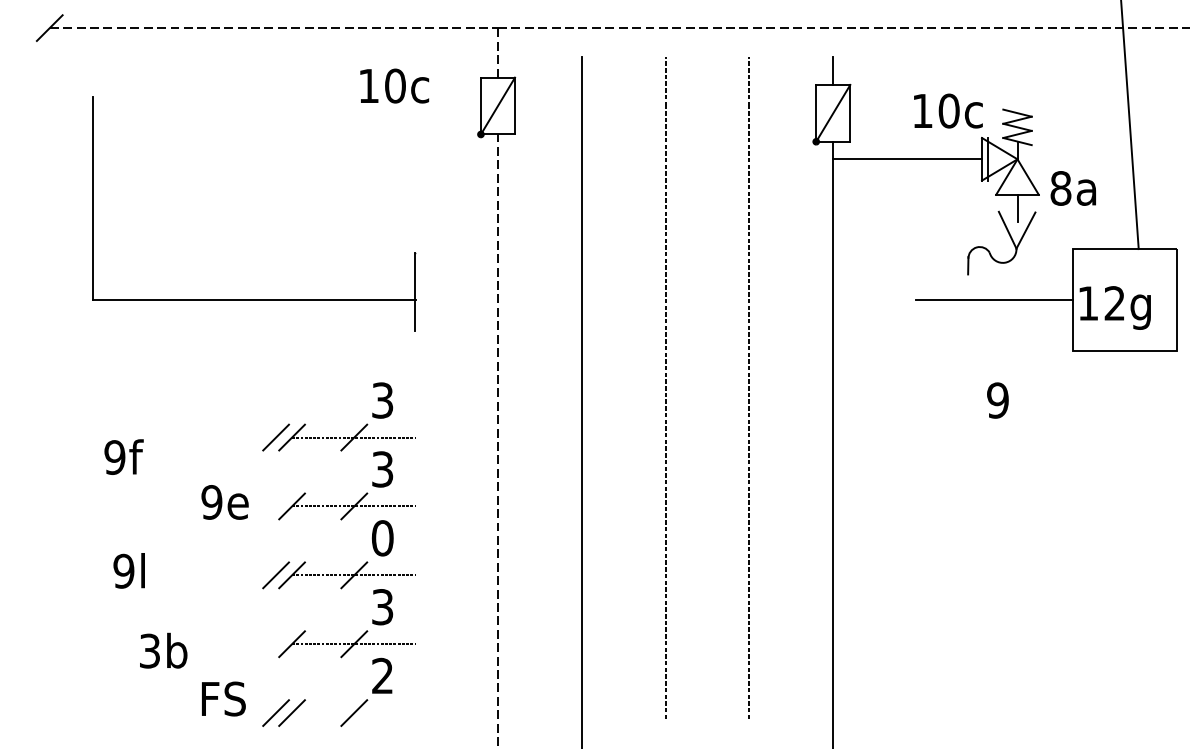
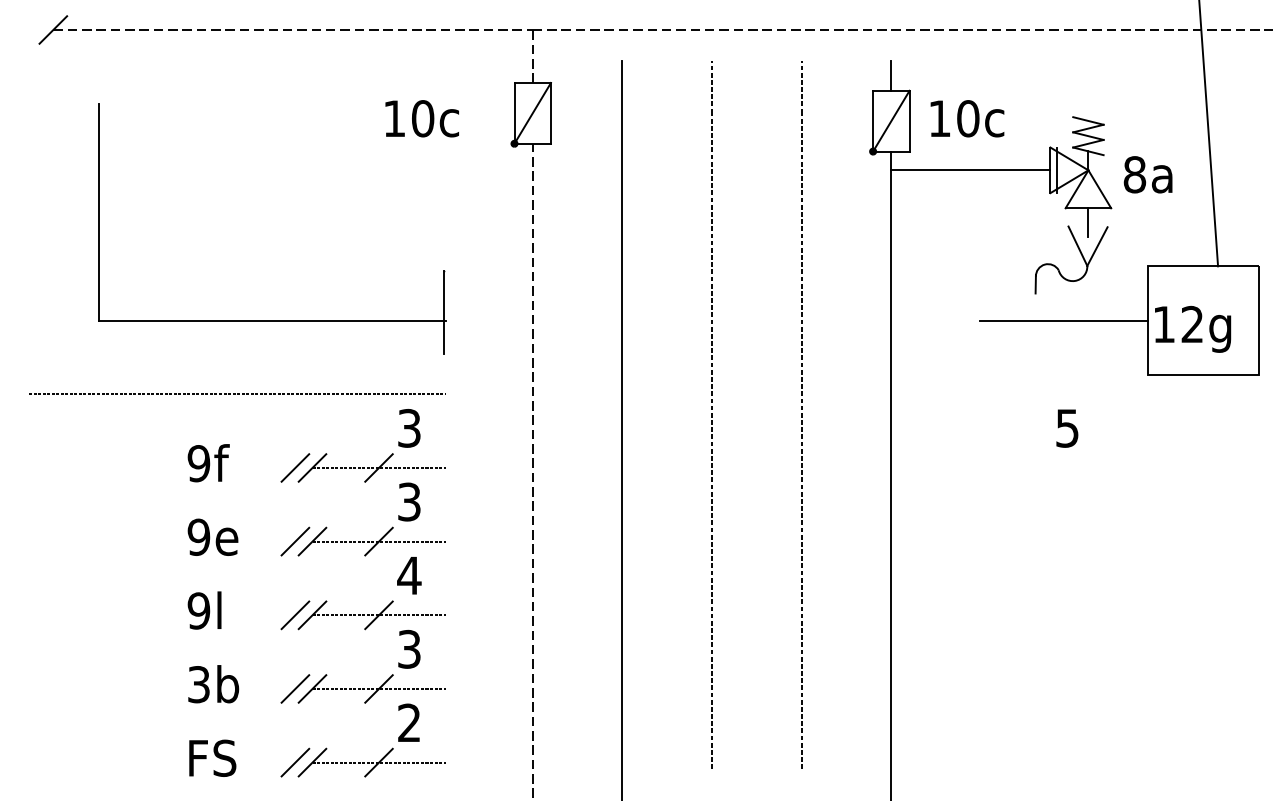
text: (394, 85) -> (422, 118), moved
text: (948, 110) -> (967, 118), moved
text: (1072, 188) -> (1147, 174), moved
line: (221, 368) -> (237, 394), added
text: (997, 400) -> (1067, 428), 9 -> 5
text: (123, 456) -> (208, 462), moved
text: (224, 502) -> (212, 537), moved
line: (275, 506) -> (294, 541), added
text: (382, 538) -> (409, 575), 0 -> 4
text: (128, 570) -> (203, 610), moved
line: (275, 644) -> (294, 689), added
text: (163, 650) -> (213, 683), moved
text: (223, 698) -> (212, 757), moved
line: (354, 713) -> (379, 763), added

